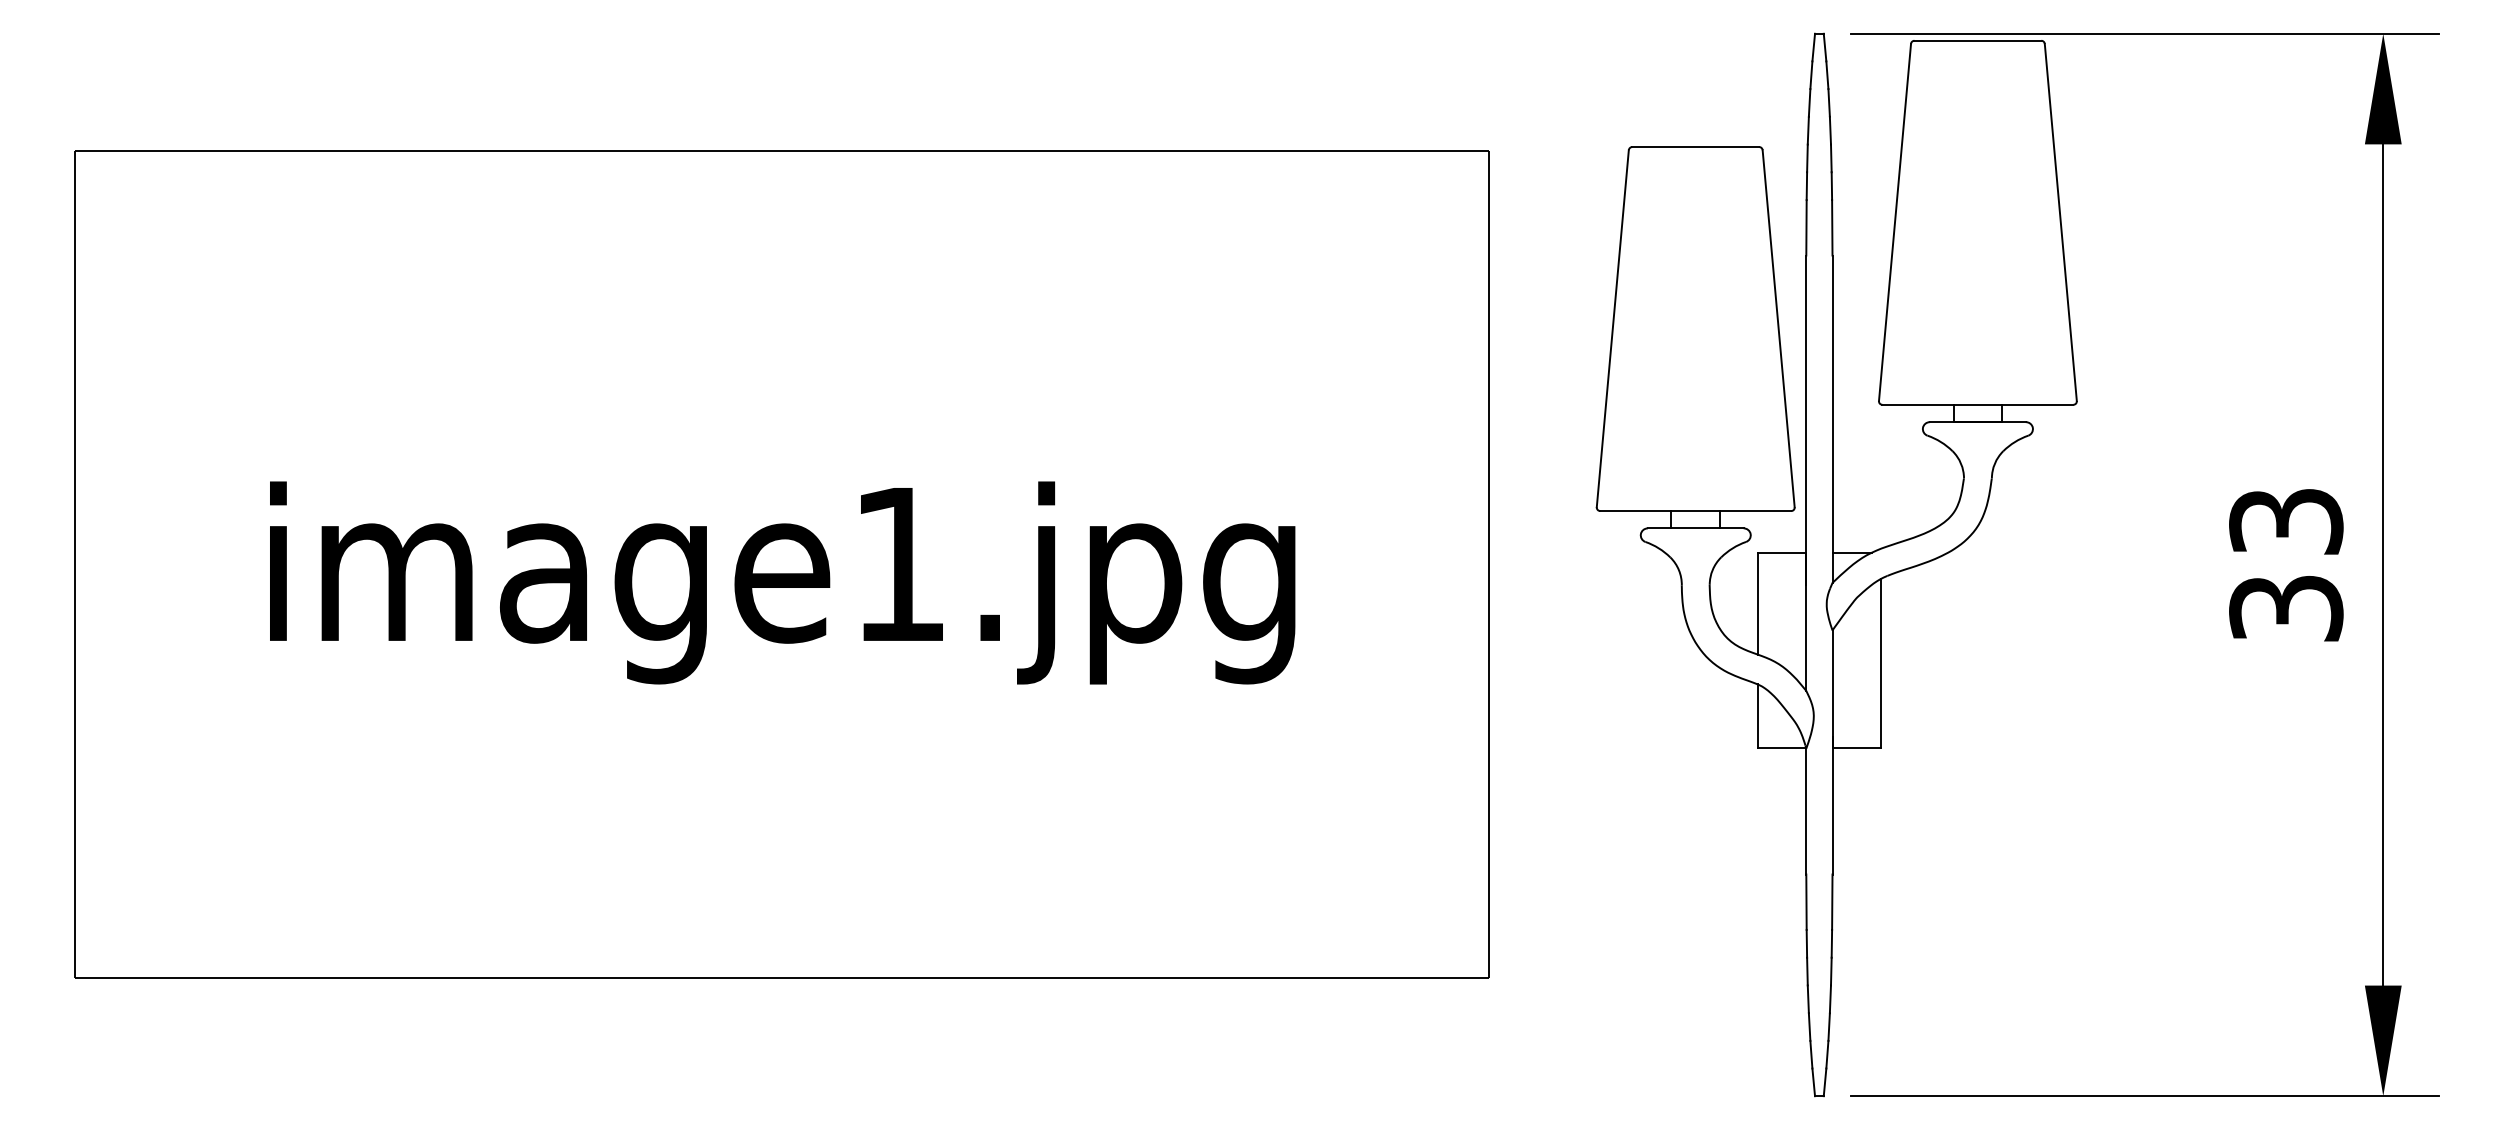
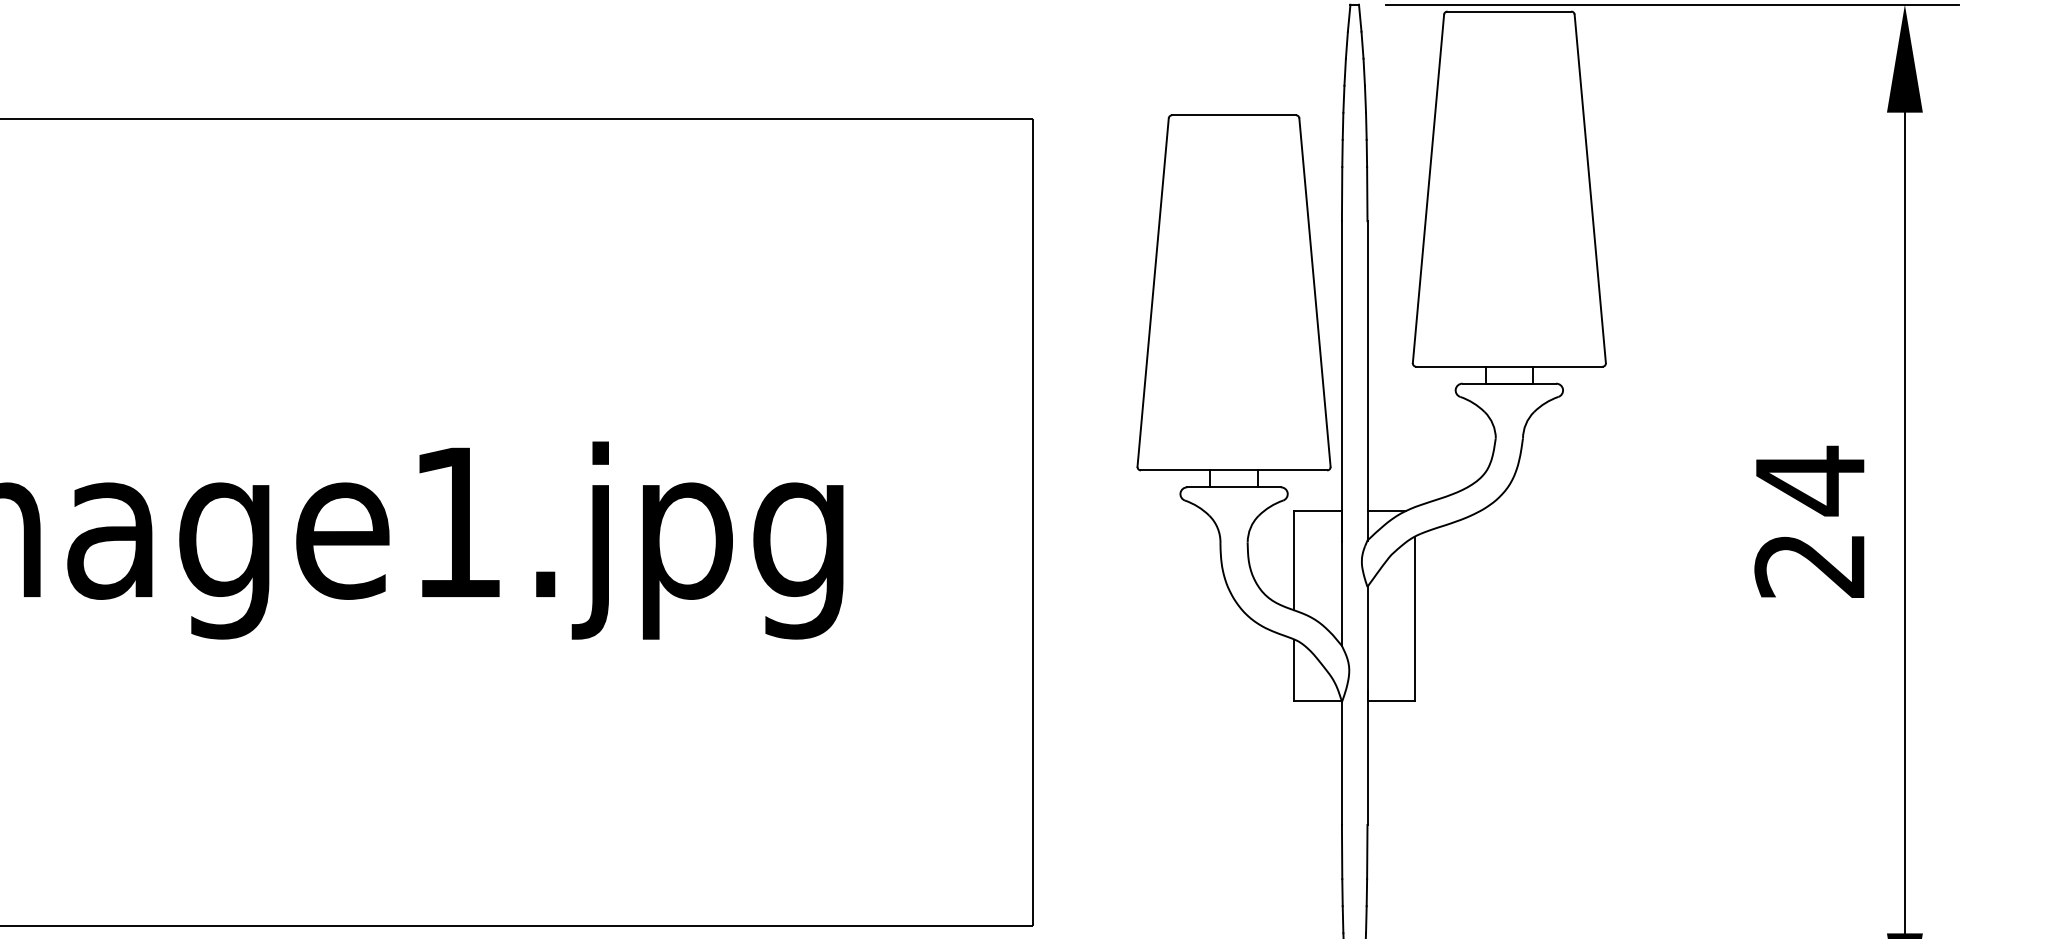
text: (2286, 563) -> (1810, 521), 33 -> 24

